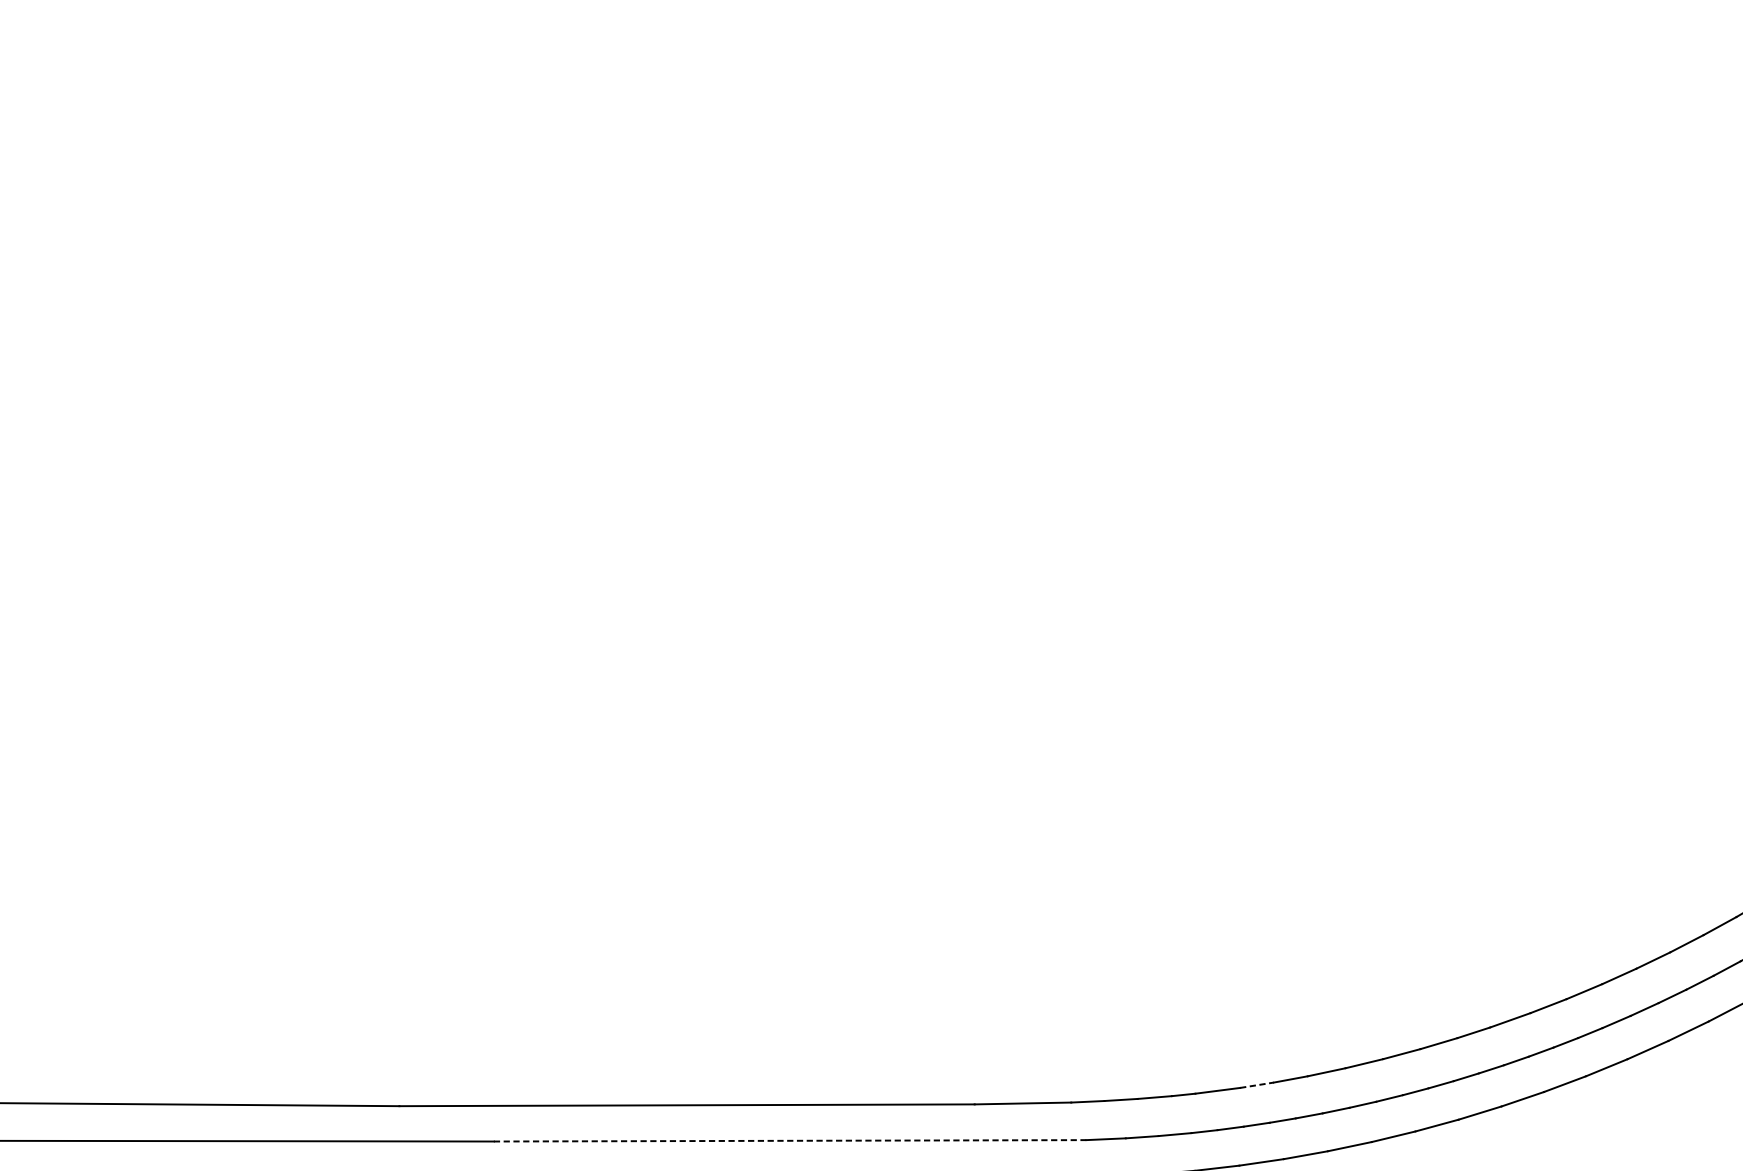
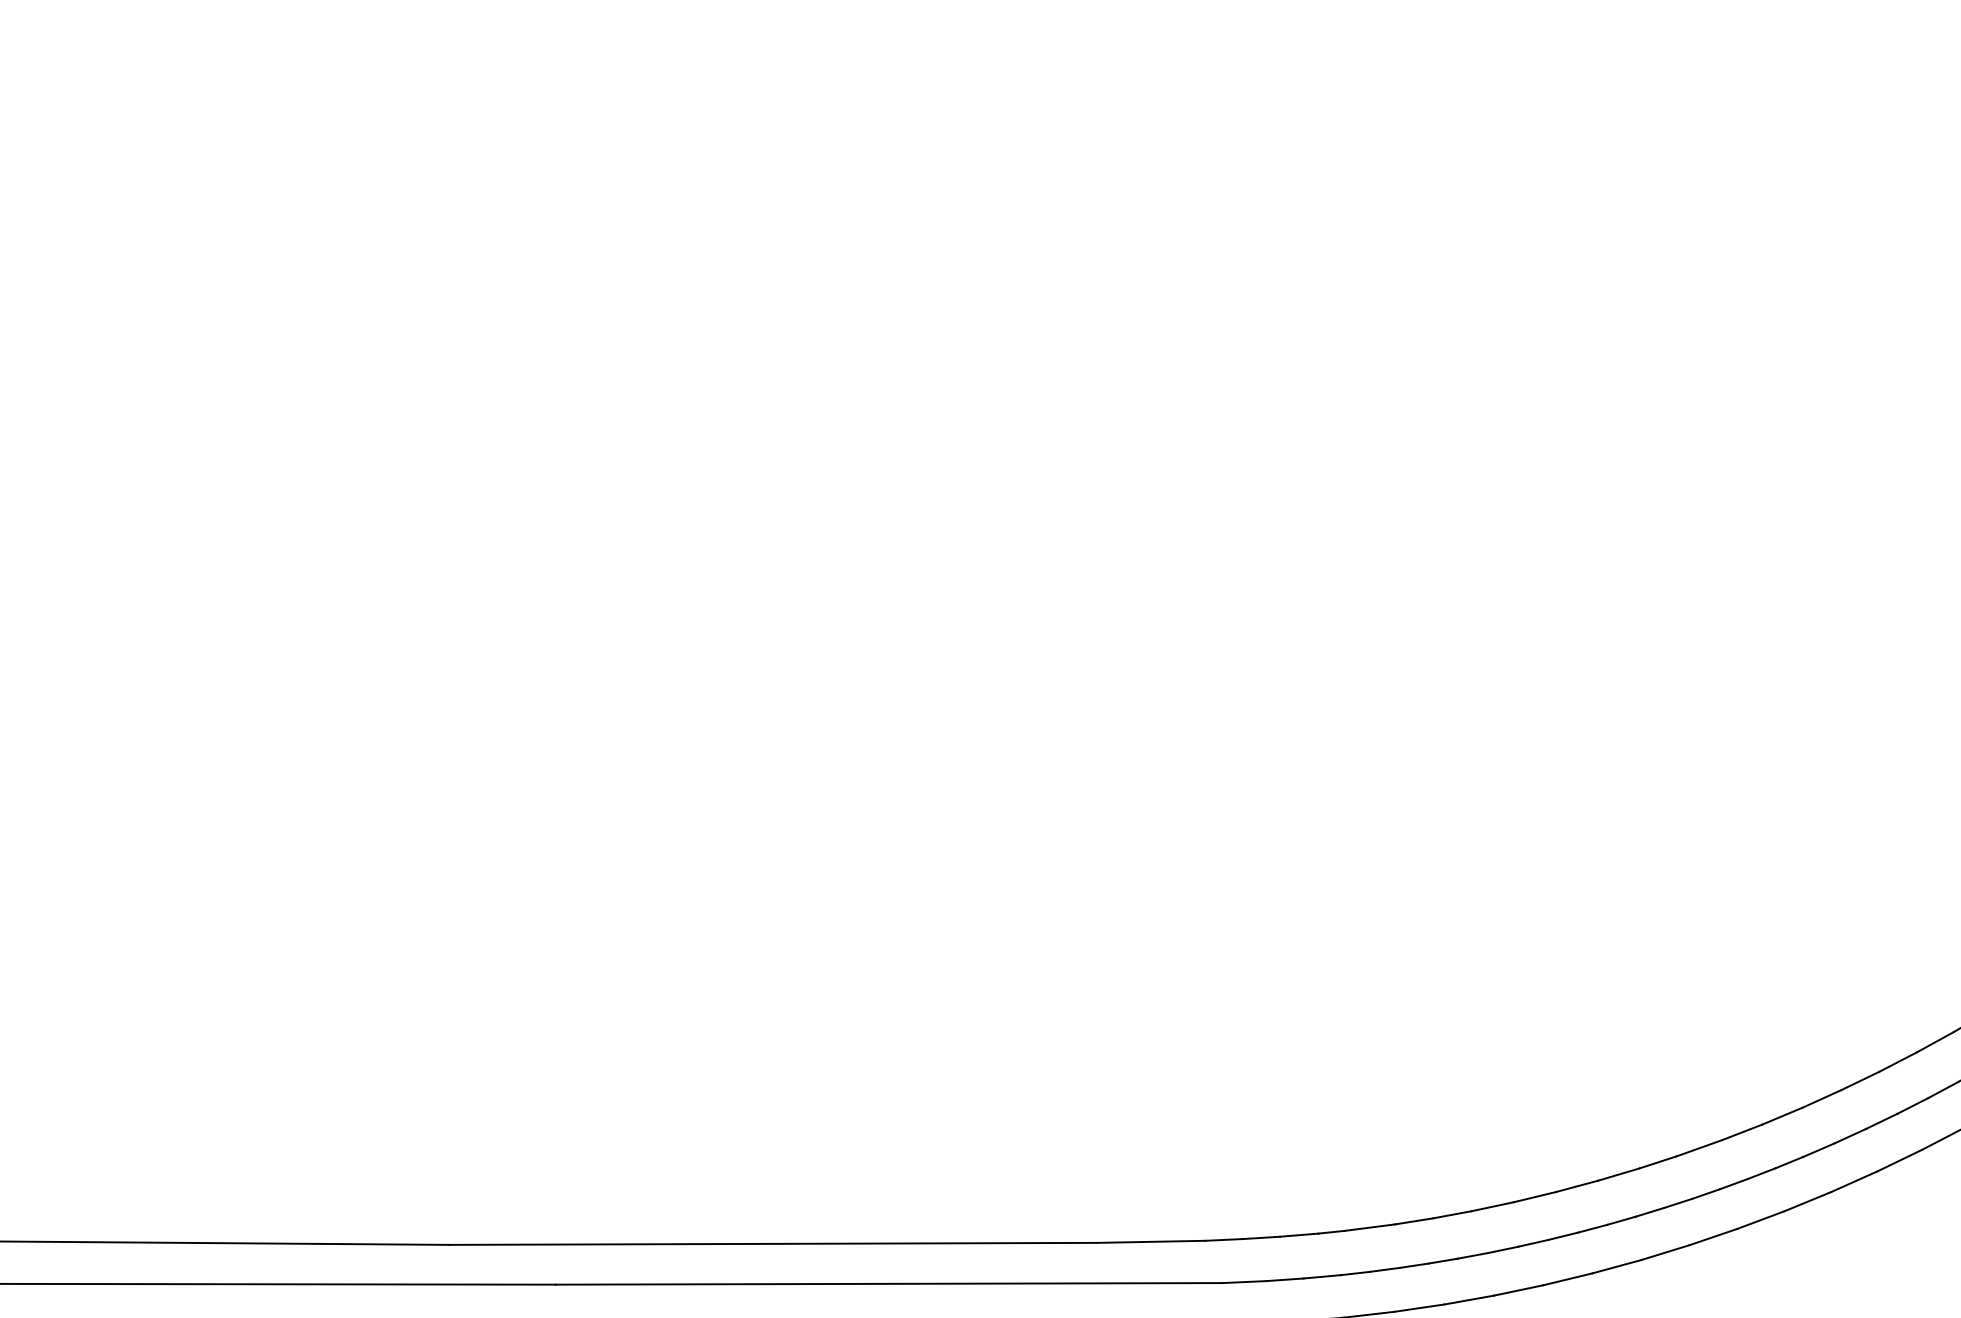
line: (1257, 1085) -> (1414, 1221), dashed -> solid
line: (790, 1140) -> (889, 1283), dashed -> solid

